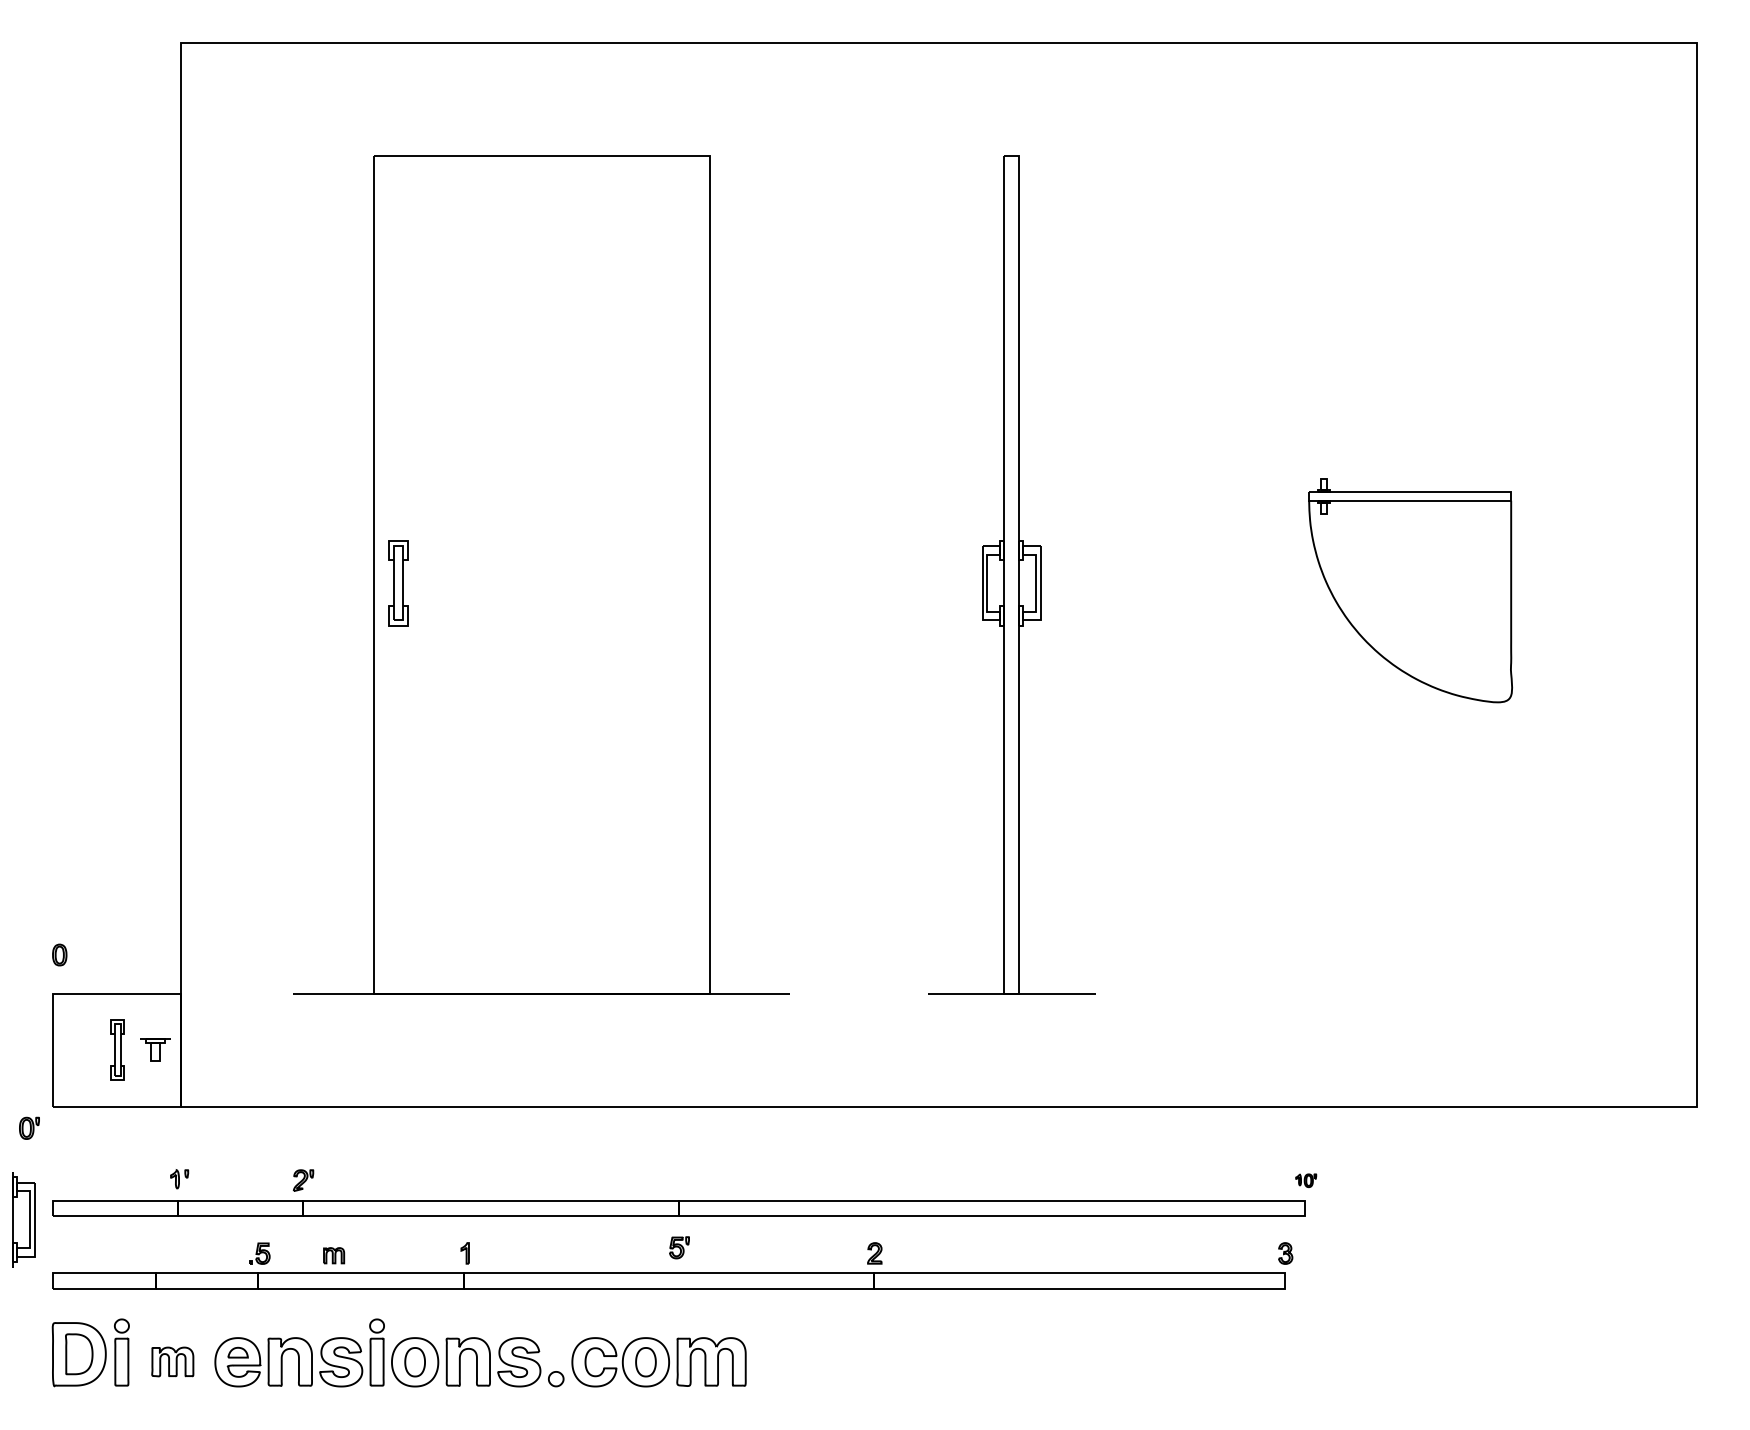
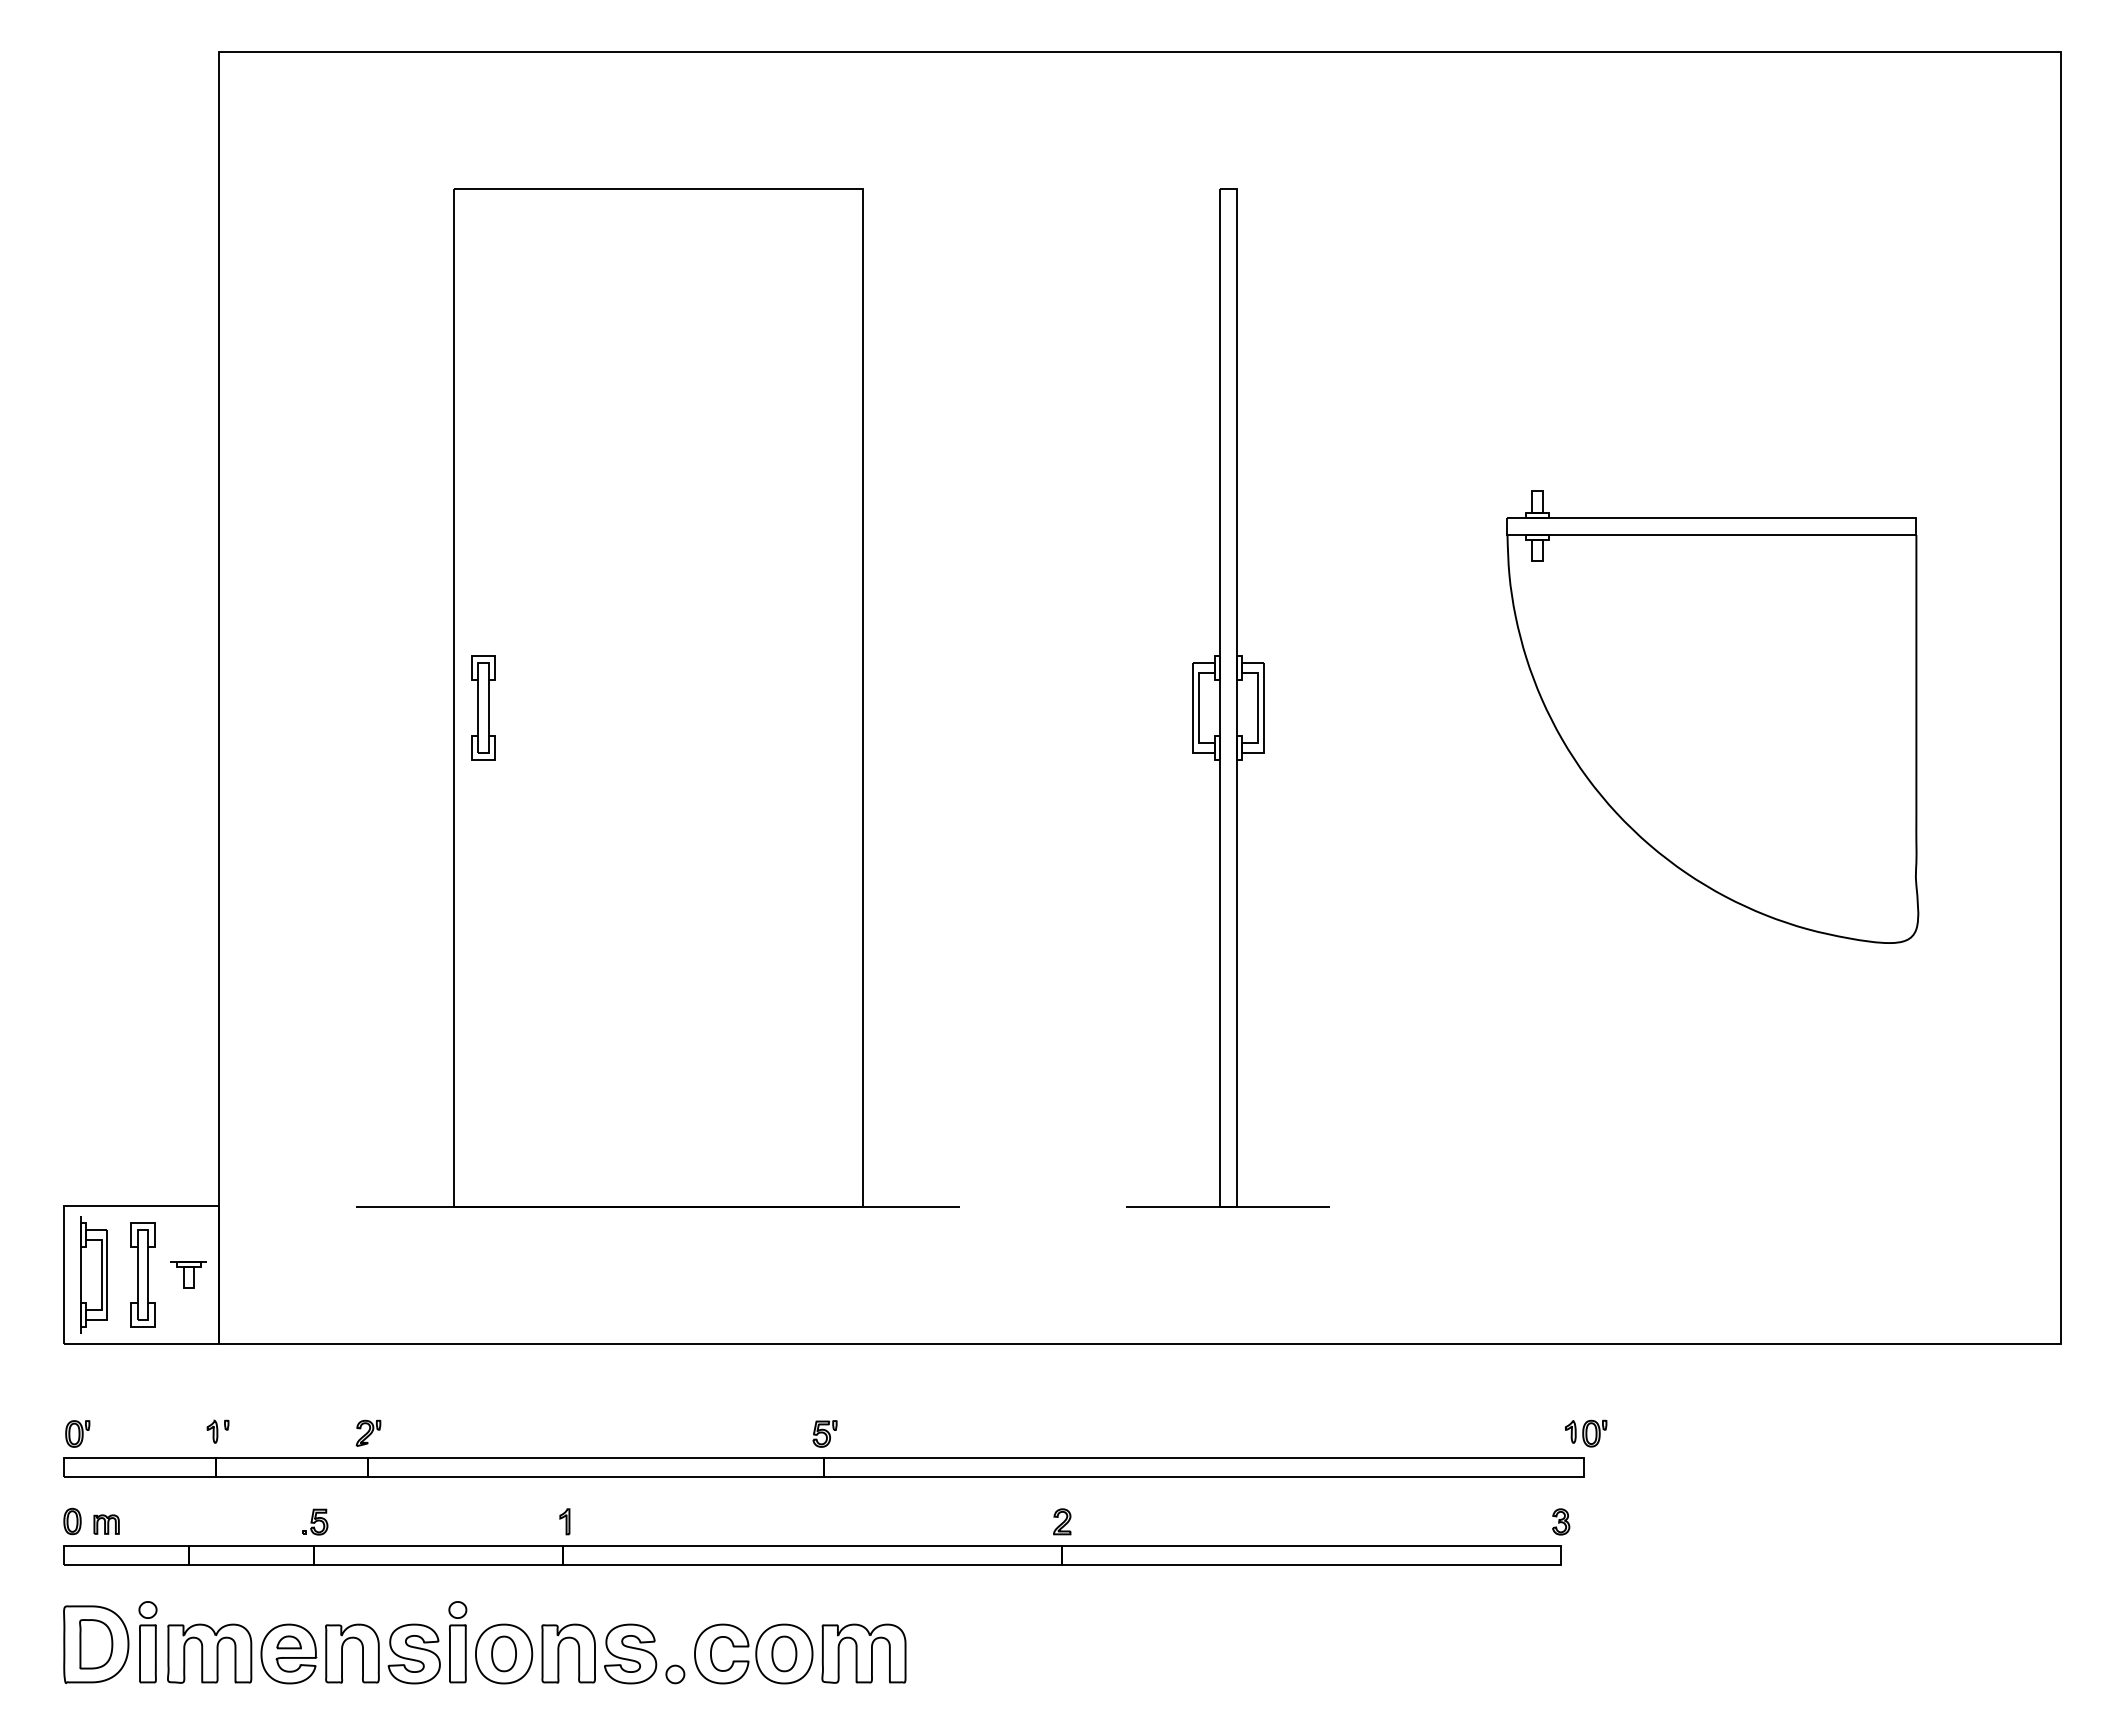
part: (1410, 590) -> (1712, 716), size x1.67
part: (59, 955) -> (72, 1521), moved
part: (117, 1049) -> (142, 1274), size x1.43
part: (29, 1127) -> (77, 1433), moved
part: (1305, 1180) -> (1585, 1433), size x1.67
part: (23, 1219) -> (93, 1274), moved
part: (679, 1247) -> (824, 1433), moved
part: (333, 1255) -> (106, 1524), moved
part: (172, 1361) -> (209, 1653), size x1.67

